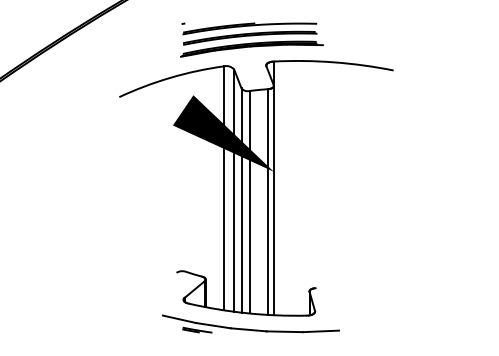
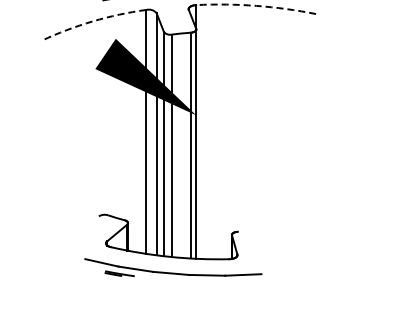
arc: (333, 62) -> (255, 6), solid -> dashed
arc: (170, 77) -> (92, 21), solid -> dashed

